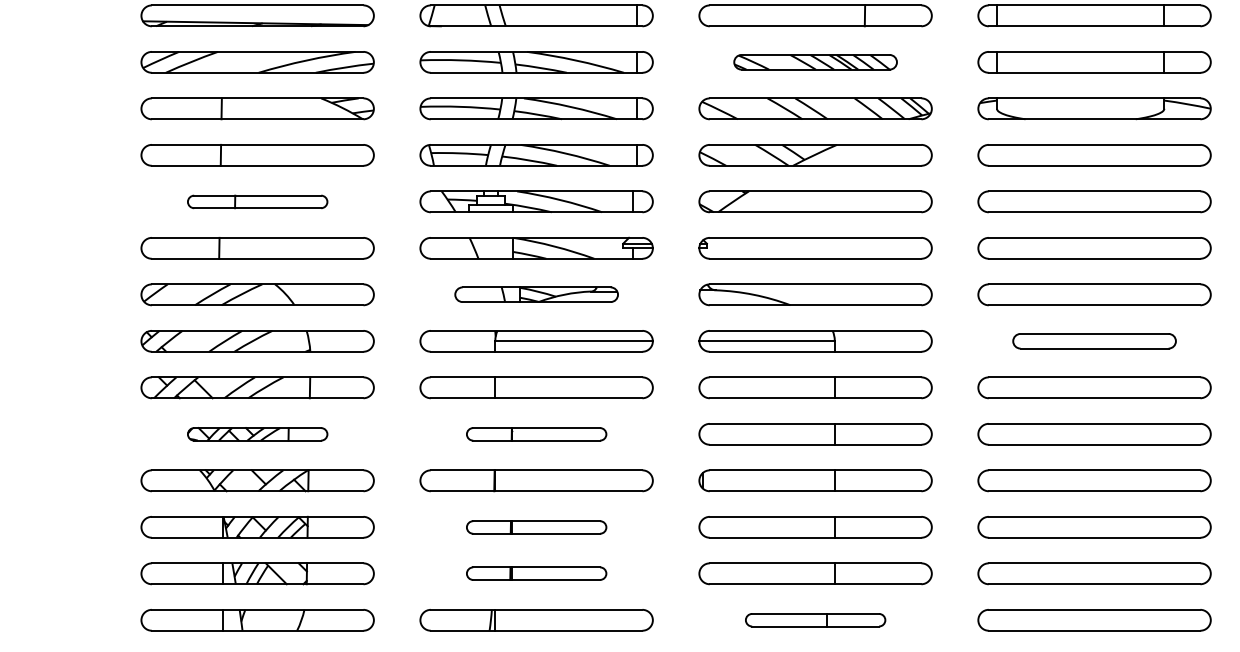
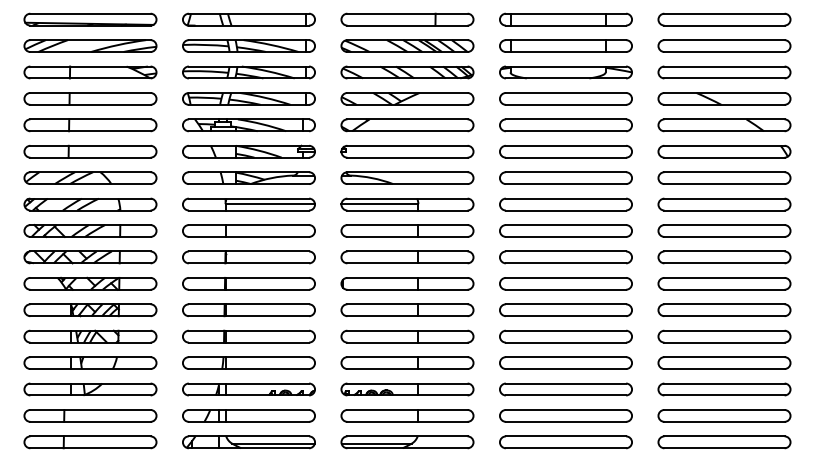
part: (815, 61) -> (407, 45), size x1.43
part: (257, 202) -> (90, 125), size x1.67
part: (535, 293) -> (248, 177), size x1.43
part: (1093, 341) -> (565, 204), size x1.43
part: (257, 434) -> (90, 257), size x1.67
part: (535, 434) -> (248, 257), size x1.67
part: (535, 527) -> (248, 310), size x1.67
part: (535, 573) -> (248, 336), size x1.67
part: (815, 619) -> (407, 362), size x1.67

